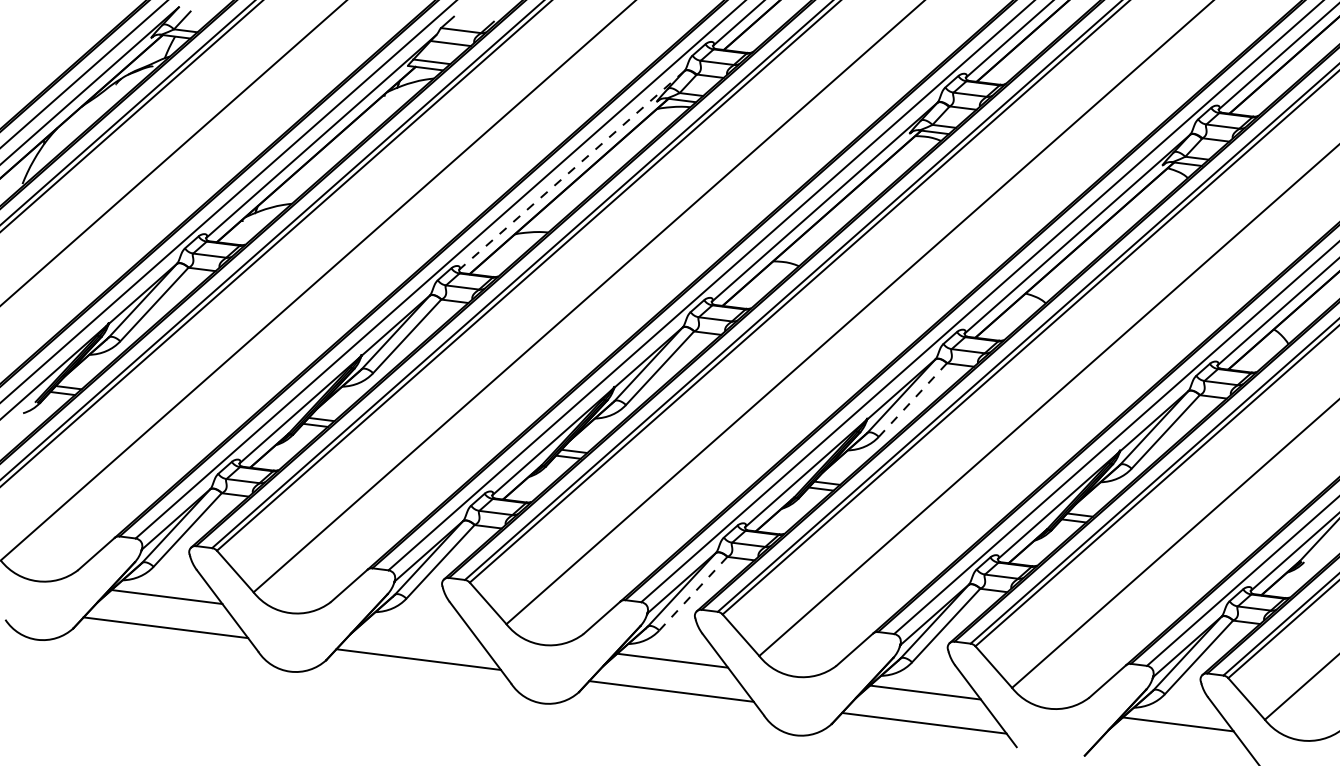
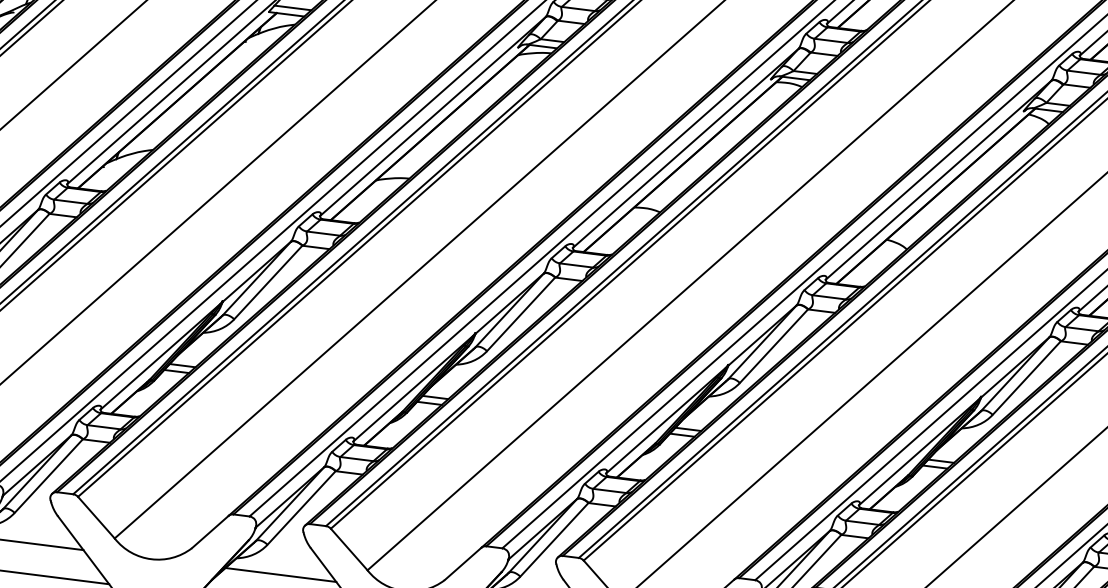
line: (571, 170) -> (432, 116), dashed -> solid
line: (912, 400) -> (773, 346), dashed -> solid
line: (693, 594) -> (554, 540), dashed -> solid
line: (419, 628) -> (280, 574), added

